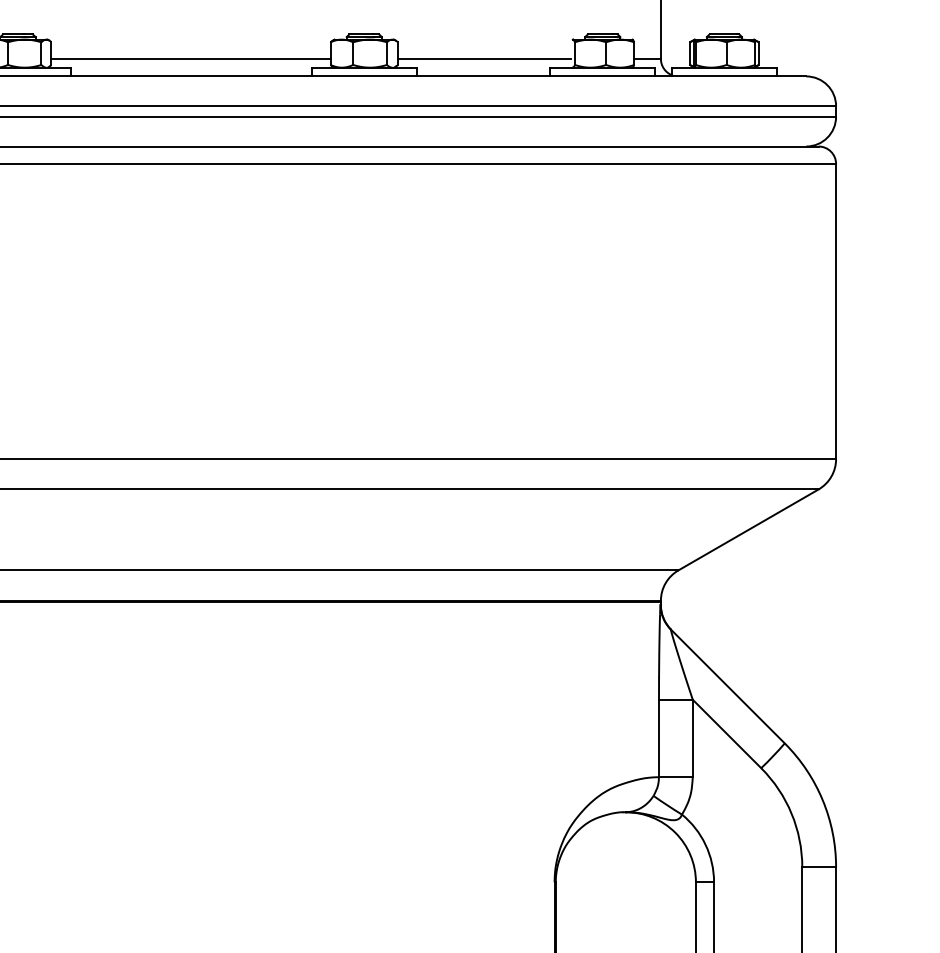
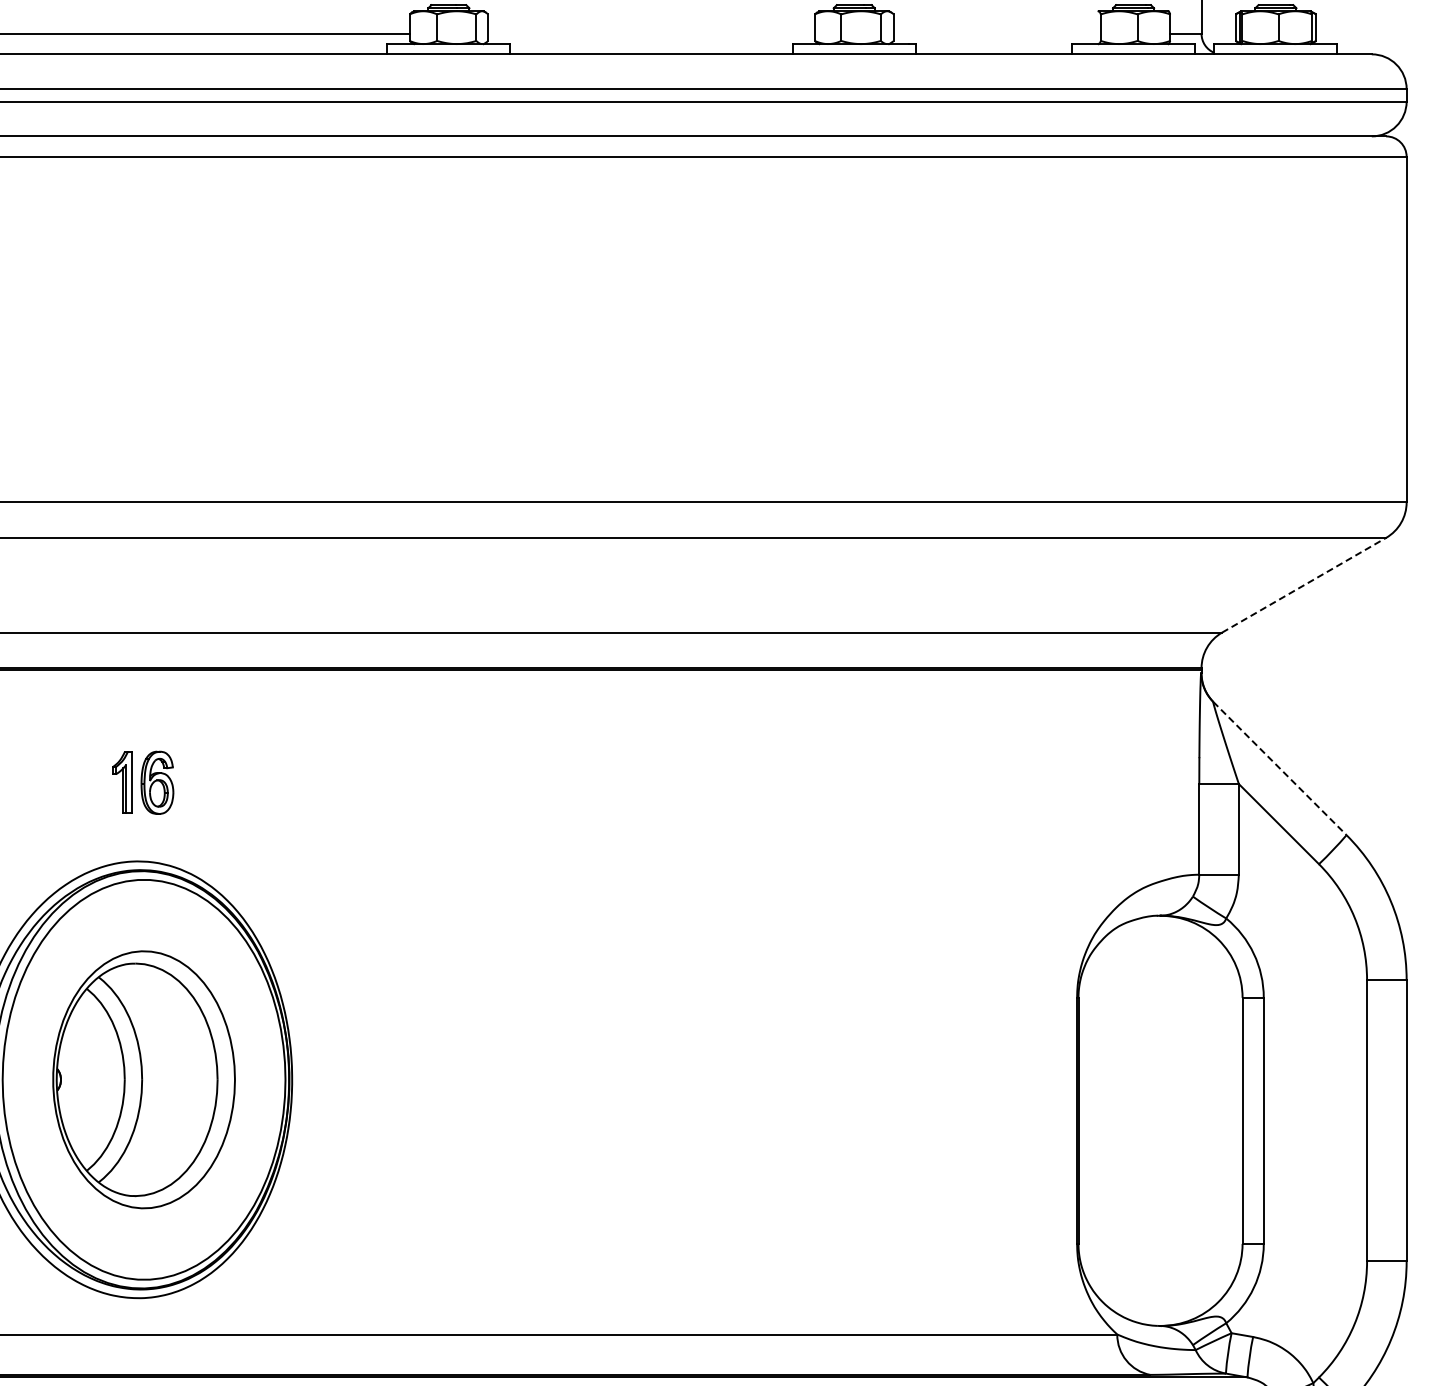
line: (191, 58) -> (651, 33), removed
line: (484, 58) -> (994, 33), removed
line: (748, 530) -> (1304, 585), solid -> dashed
line: (728, 686) -> (1280, 768), solid -> dashed

